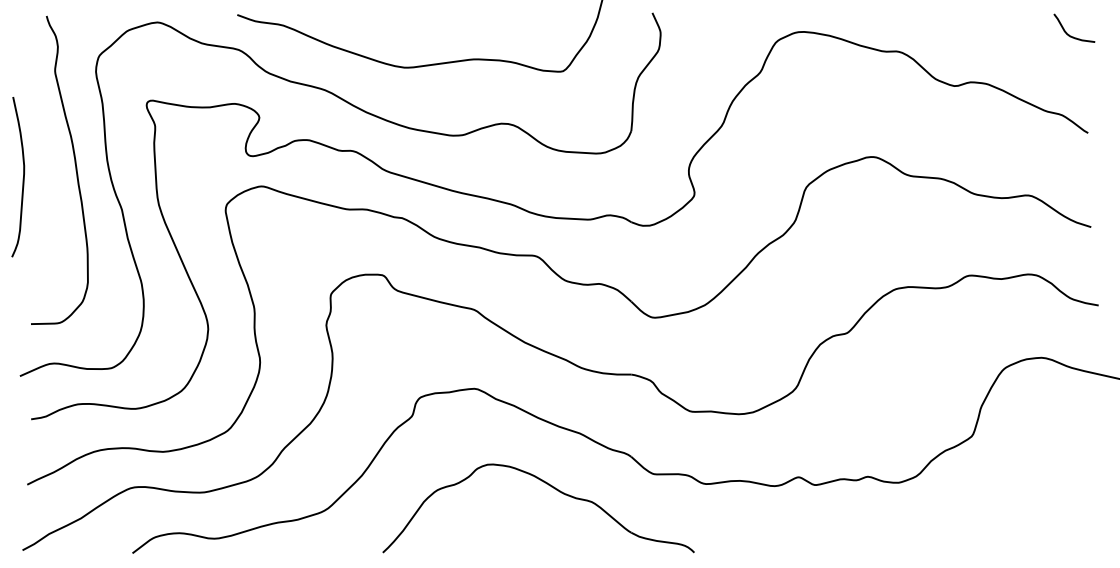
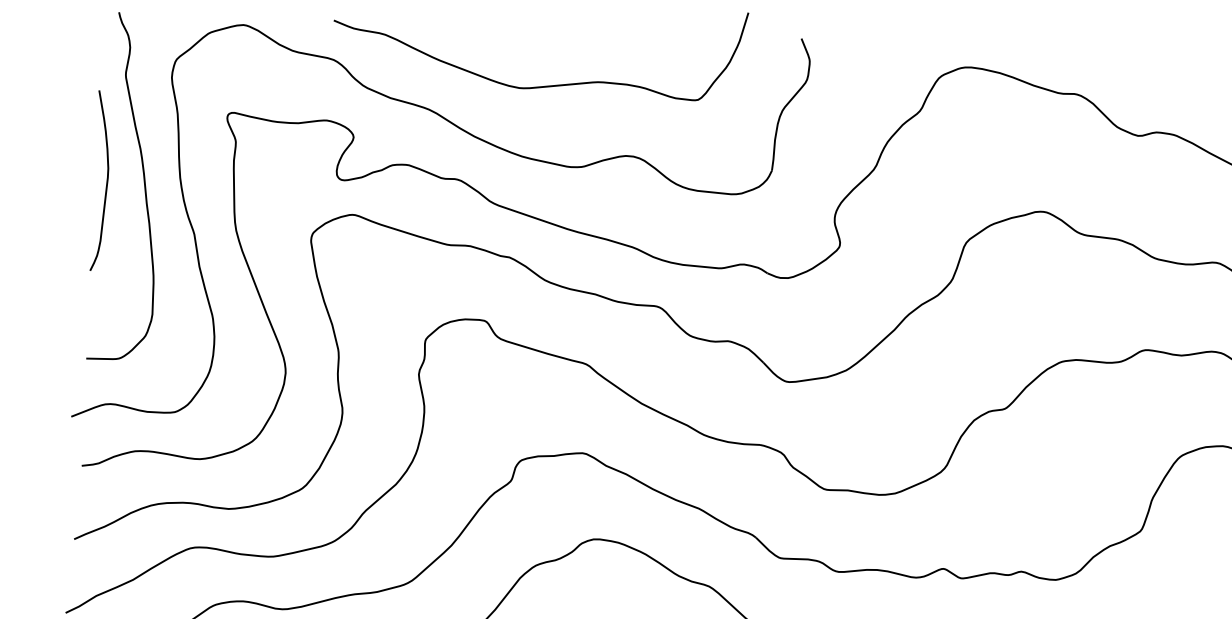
curve: (22, 178) -> (105, 182), moved

